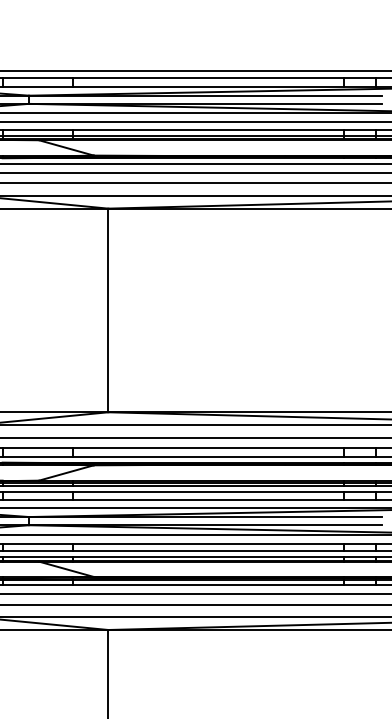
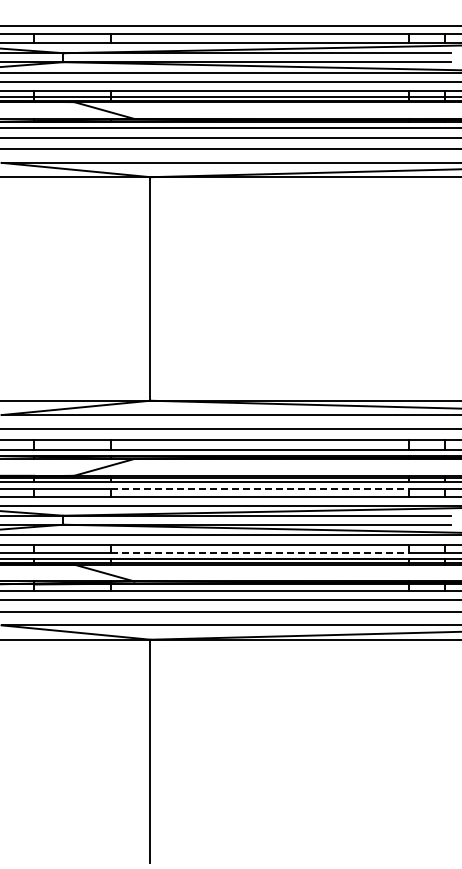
line: (207, 492) -> (259, 488), solid -> dashed
line: (207, 551) -> (259, 553), solid -> dashed

